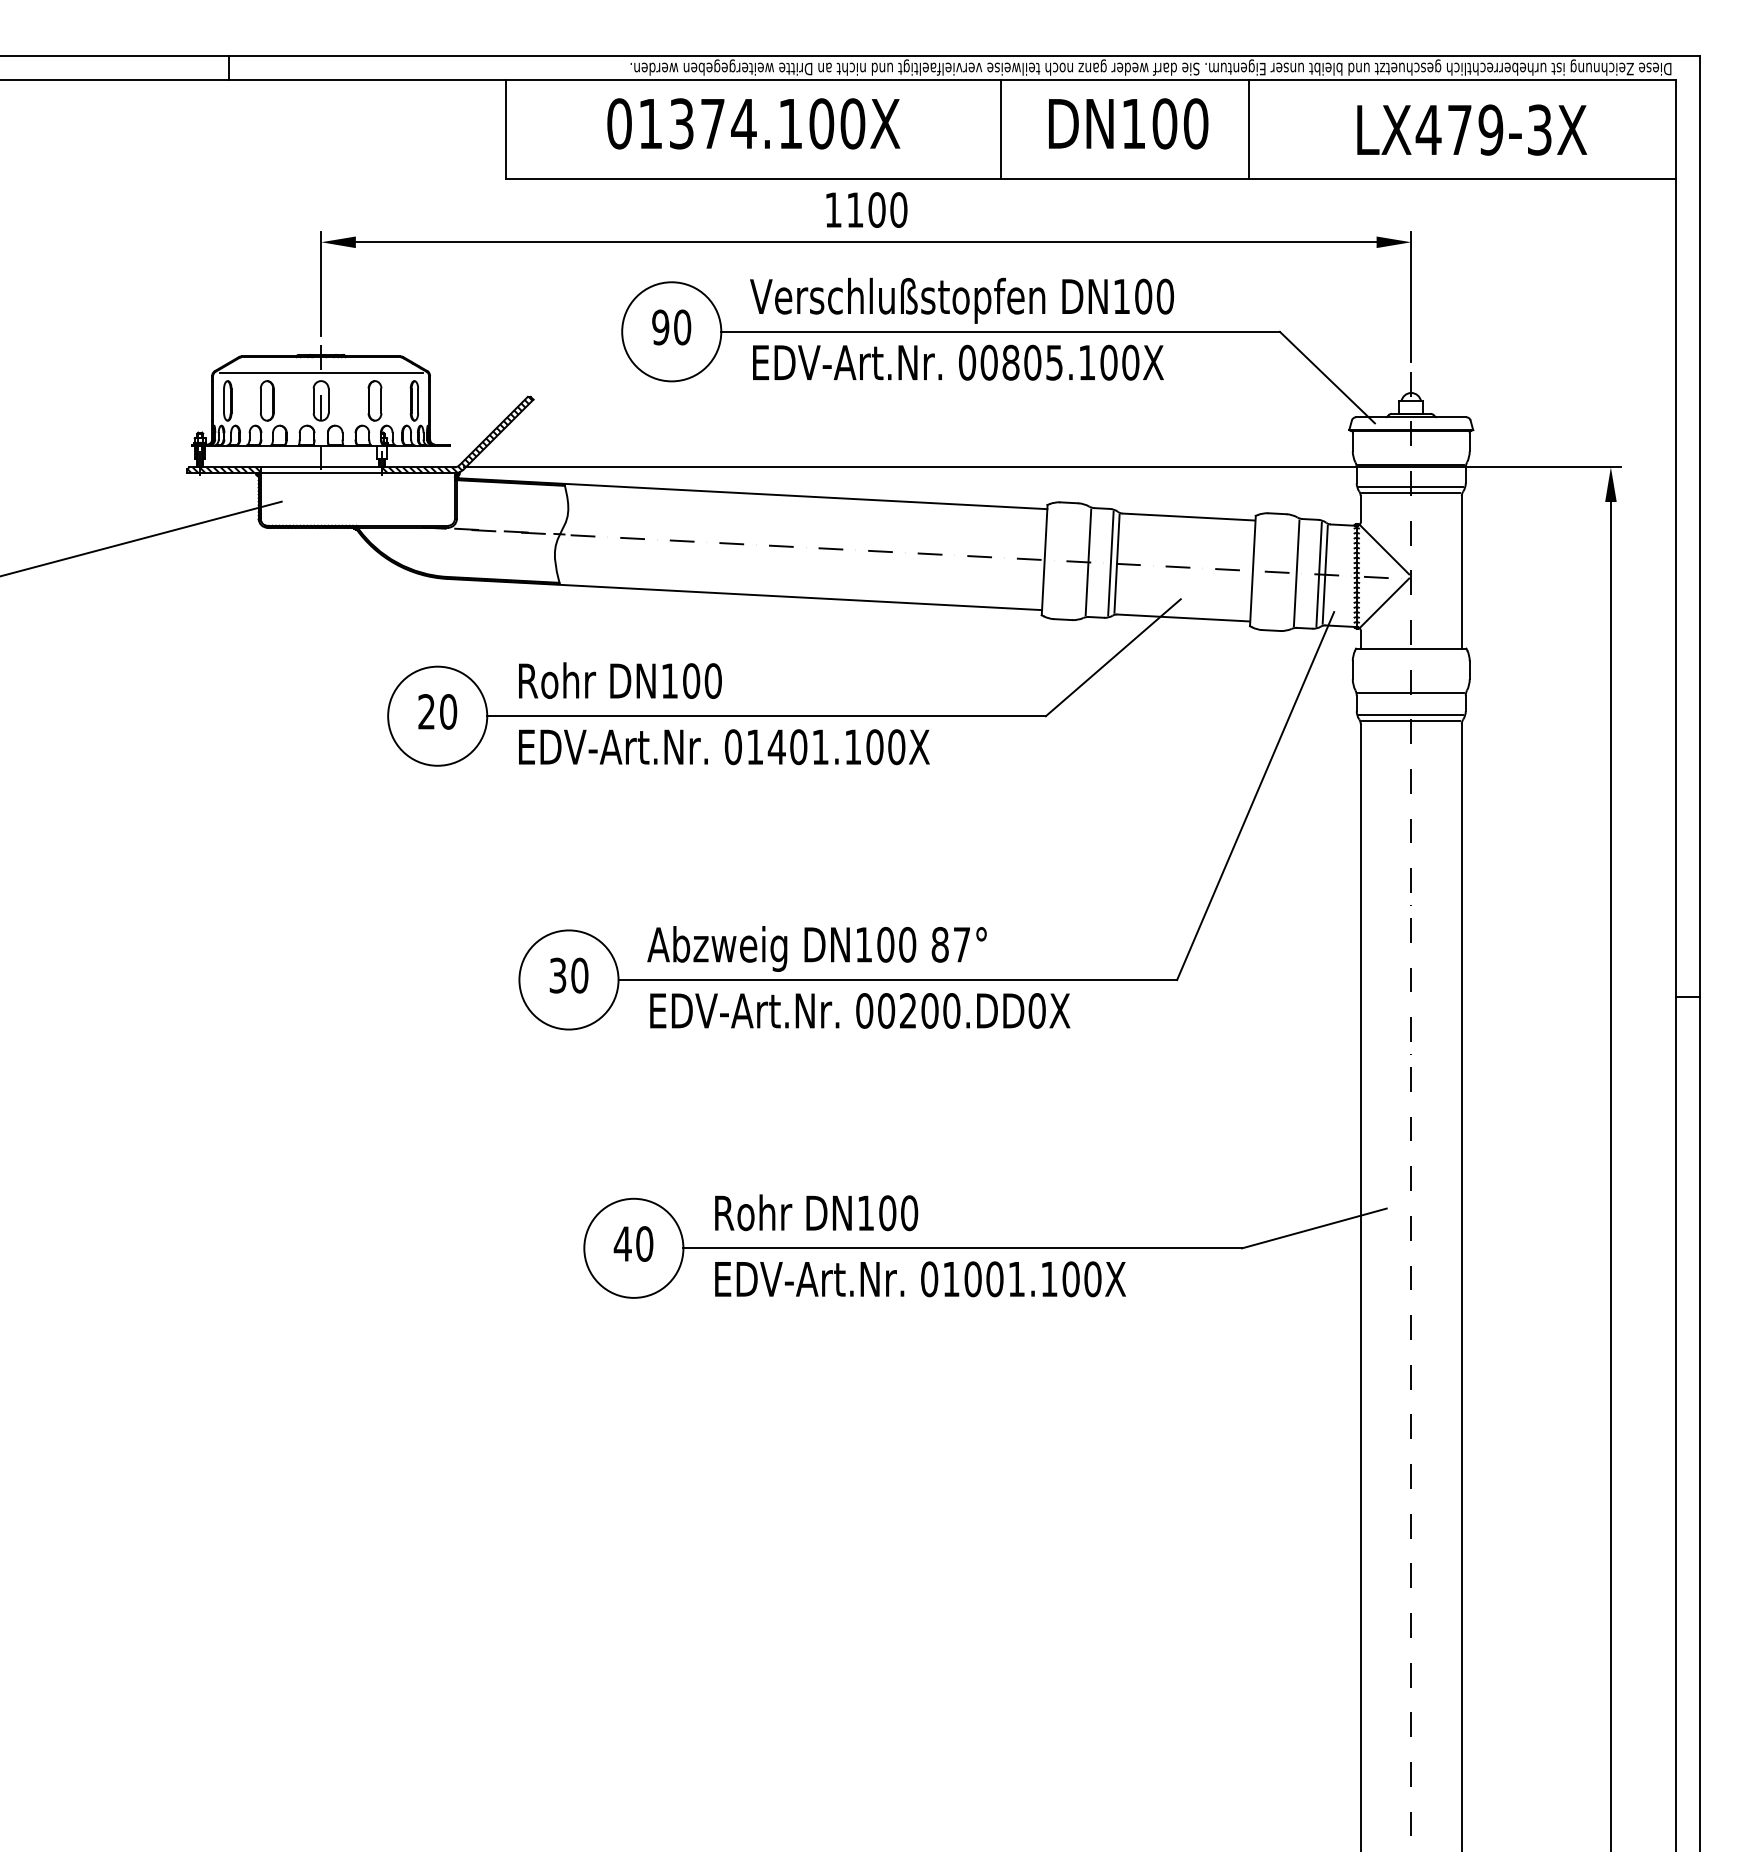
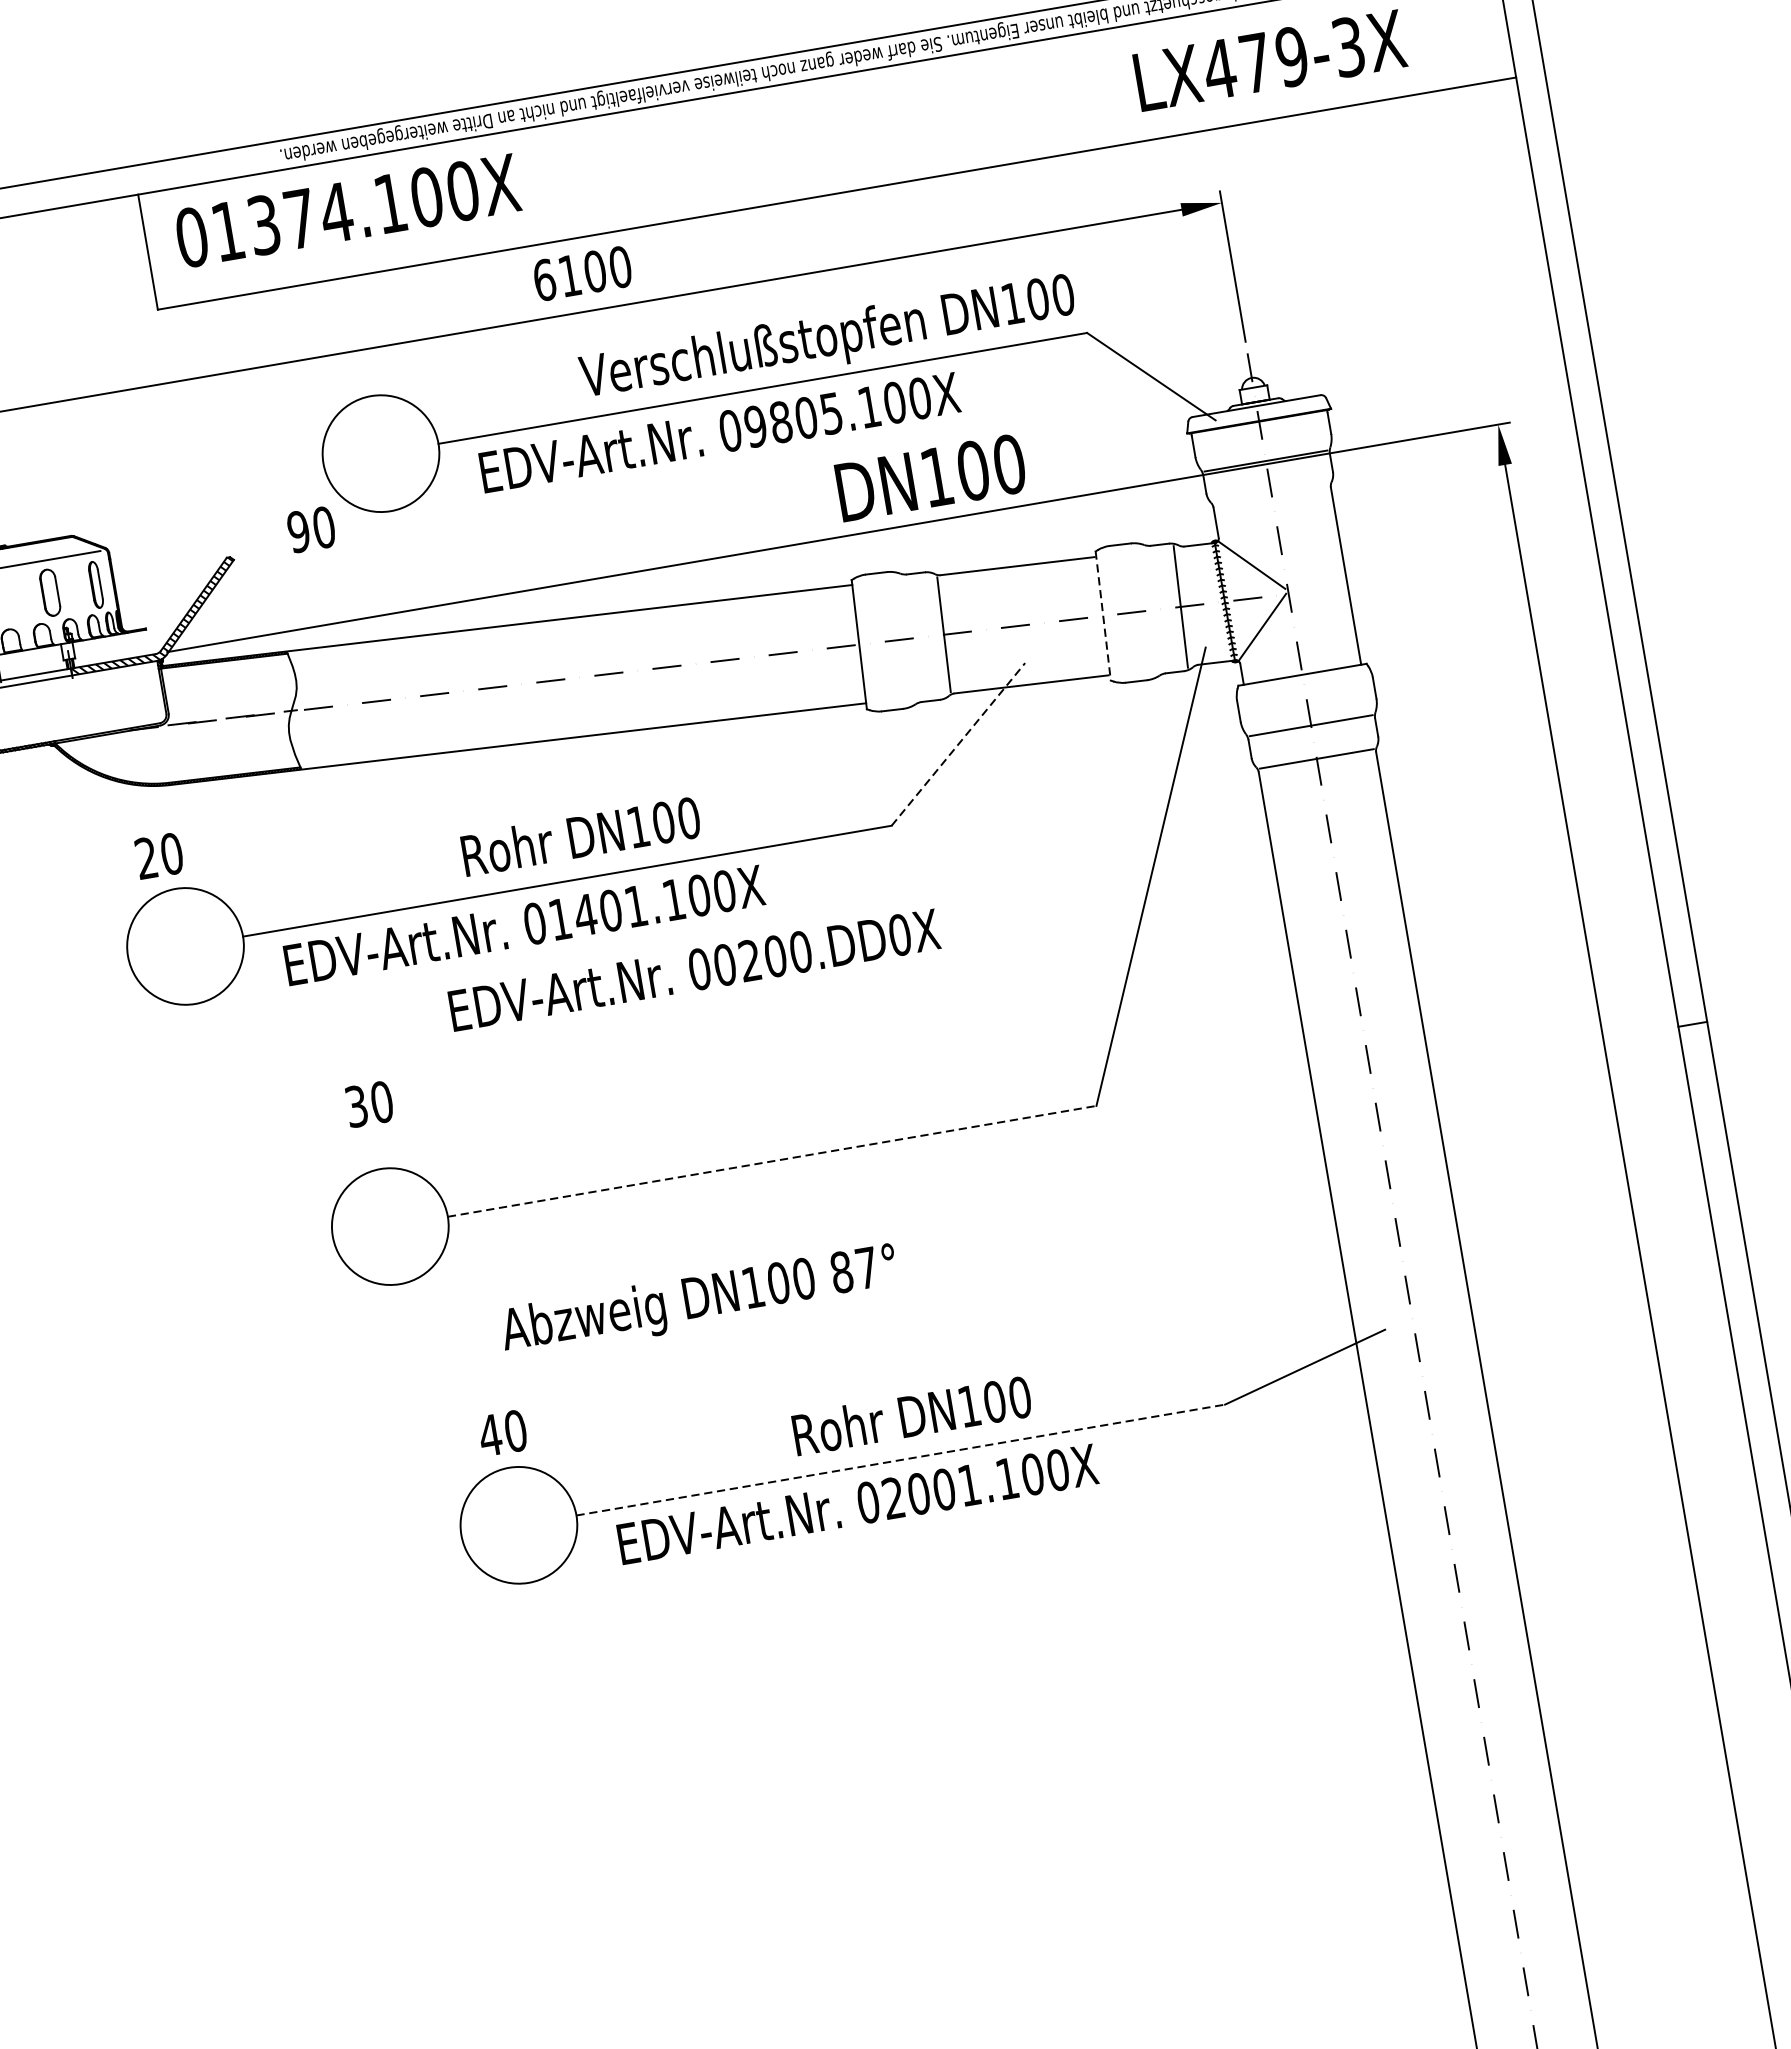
text: (753, 123) -> (347, 210), moved
text: (1128, 123) -> (930, 477), moved
line: (1001, 129) -> (723, 153), removed
line: (1248, 129) -> (1010, 104), removed
text: (833, 209) -> (544, 279), 1100 -> 6100
text: (961, 300) -> (827, 339), moved
text: (671, 327) -> (311, 529), moved
text: (988, 362) -> (754, 426), 00805.100X -> 09805.100X
line: (1411, 487) -> (1270, 487), removed
line: (1411, 493) -> (1271, 494), removed
line: (1088, 562) -> (910, 638), removed
line: (1110, 563) -> (936, 635), removed
line: (1252, 571) -> (1102, 616), solid -> dashed
line: (1296, 573) -> (1154, 610), removed
line: (1324, 574) -> (1187, 605), removed
line: (1113, 657) -> (958, 744), solid -> dashed
text: (620, 680) -> (581, 836), moved
text: (437, 711) -> (159, 855), moved
line: (1411, 714) -> (1315, 751), removed
text: (816, 948) -> (698, 1301), moved
text: (568, 975) -> (368, 1104), moved
line: (898, 980) -> (773, 1161), solid -> dashed
text: (860, 1010) -> (694, 969), moved
text: (816, 1212) -> (911, 1415), moved
text: (633, 1243) -> (502, 1432), moved
line: (963, 1248) -> (901, 1460), solid -> dashed
text: (951, 1278) -> (893, 1497), 01001.100X -> 02001.100X

